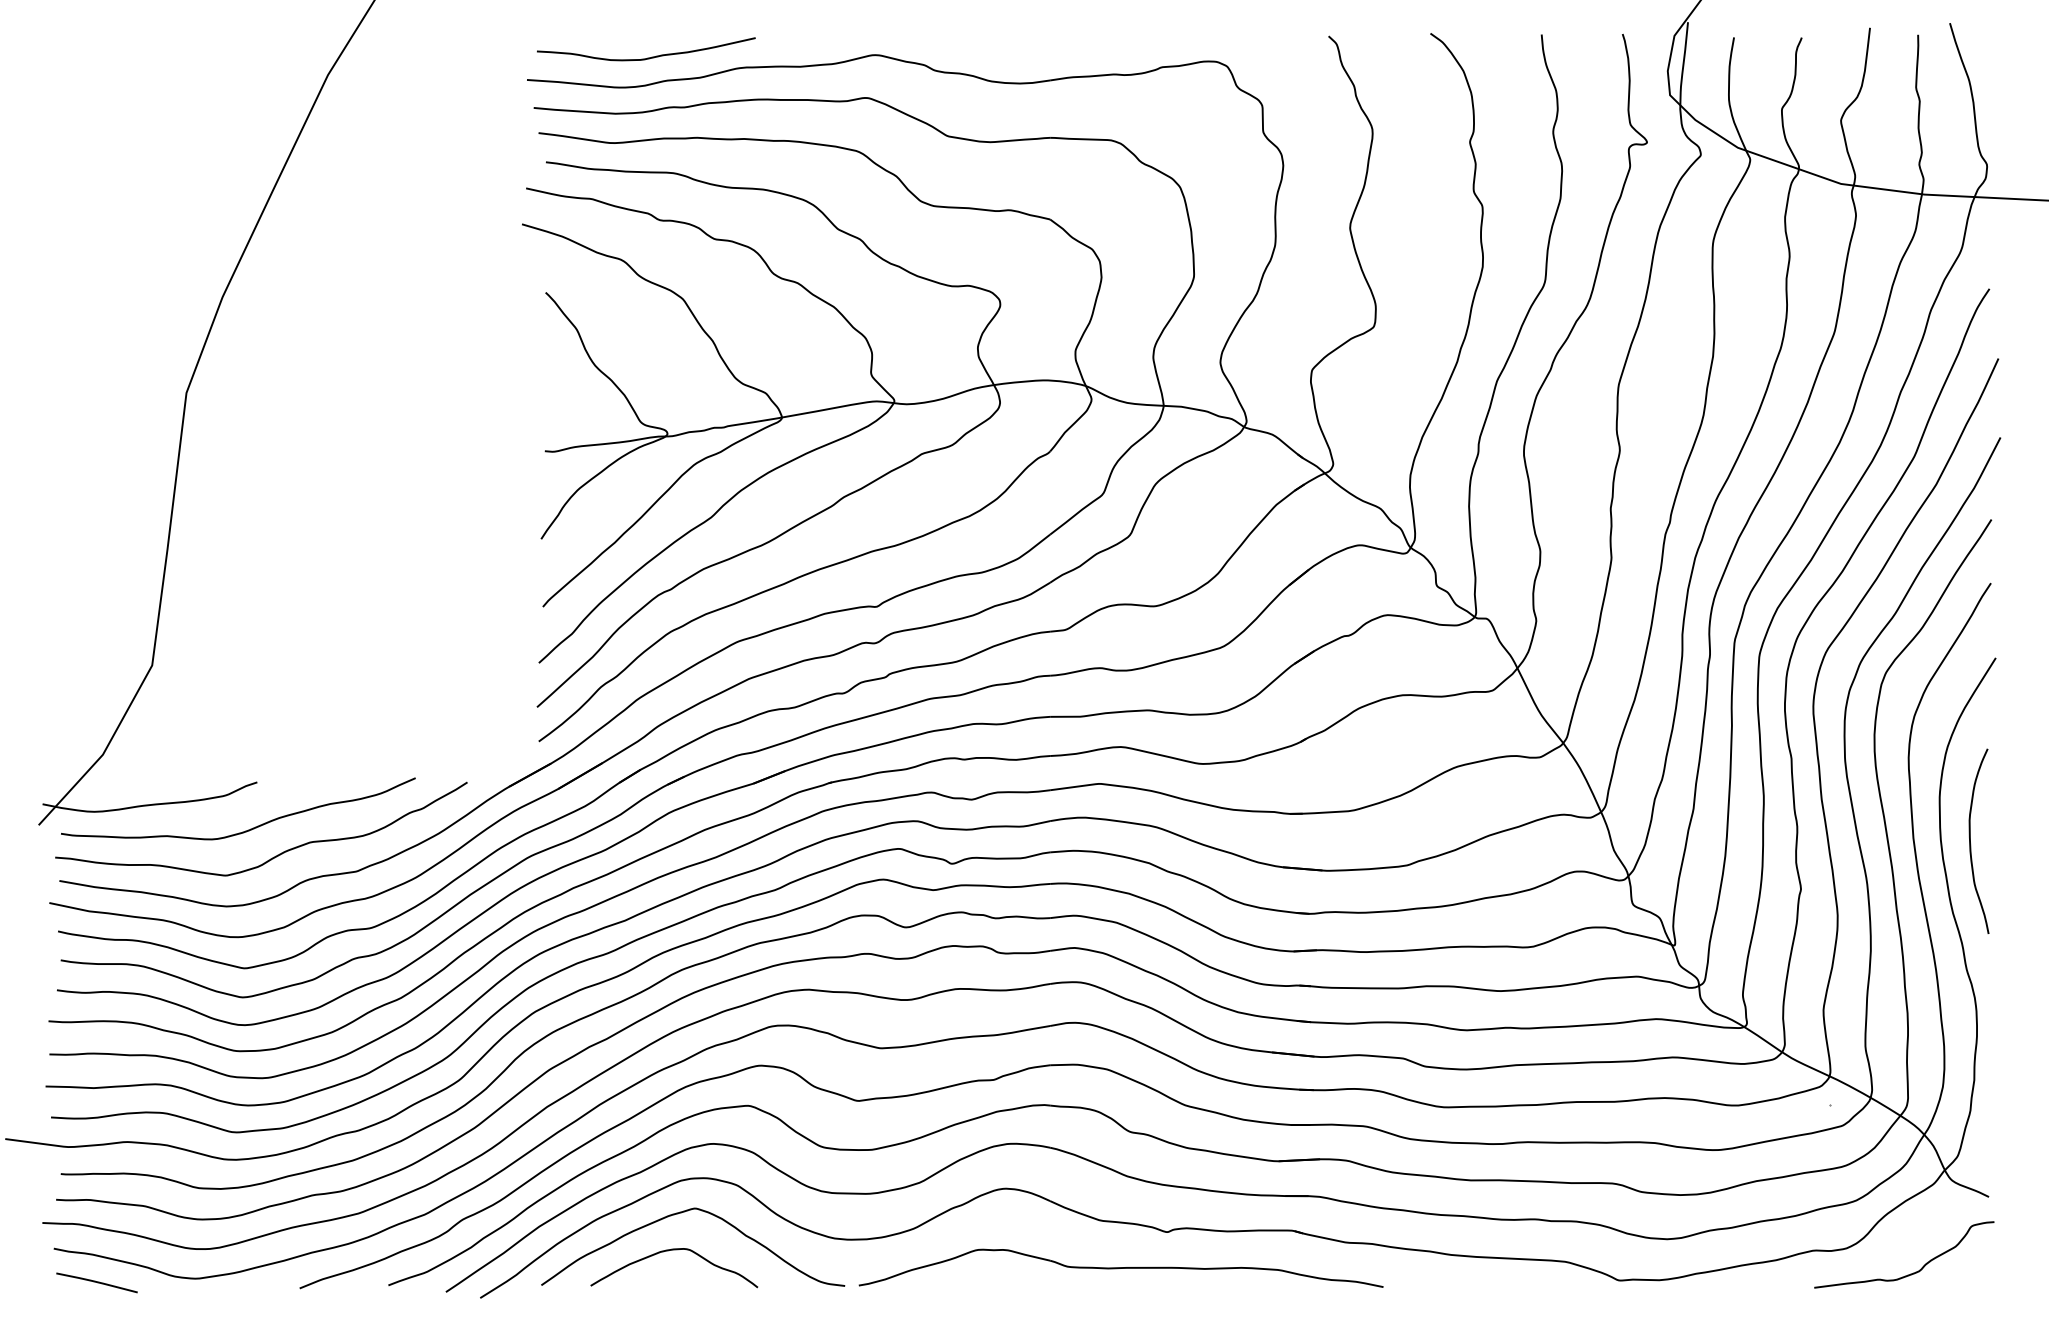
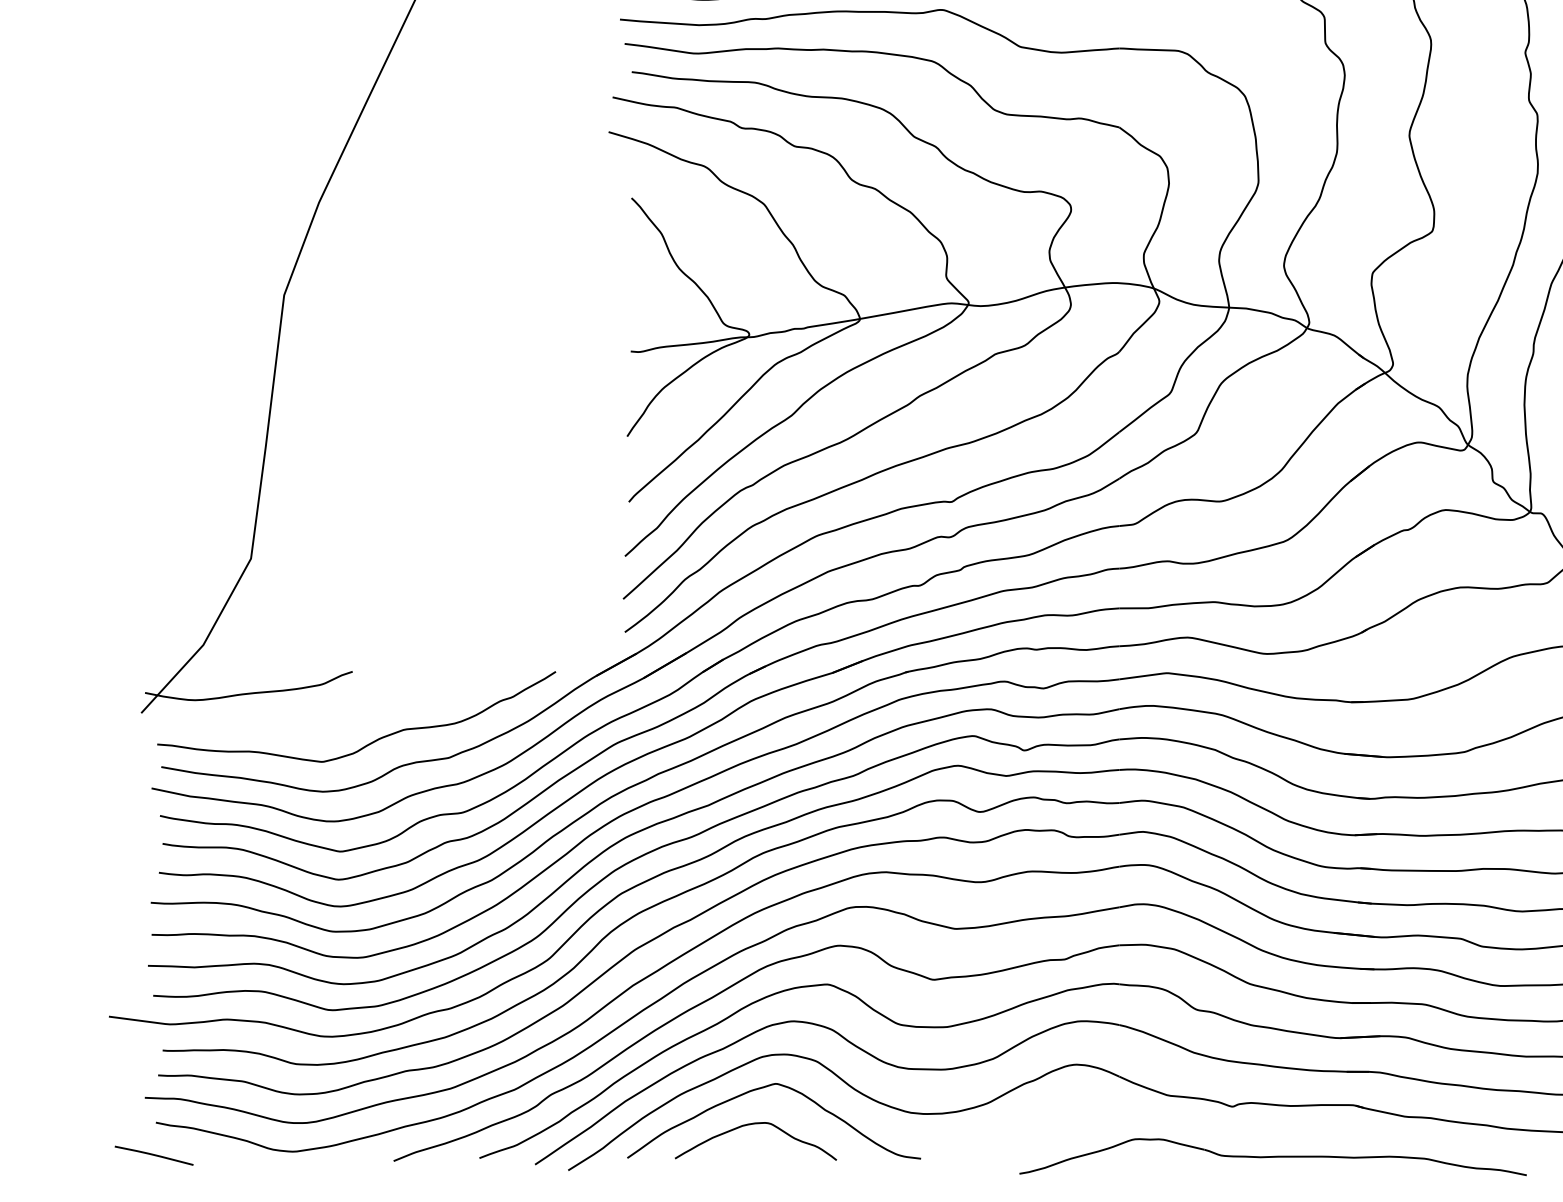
curve: (245, 830) -> (341, 718), removed
part: (1120, 1267) -> (1272, 1156), moved
line: (96, 1282) -> (153, 1155), moved

